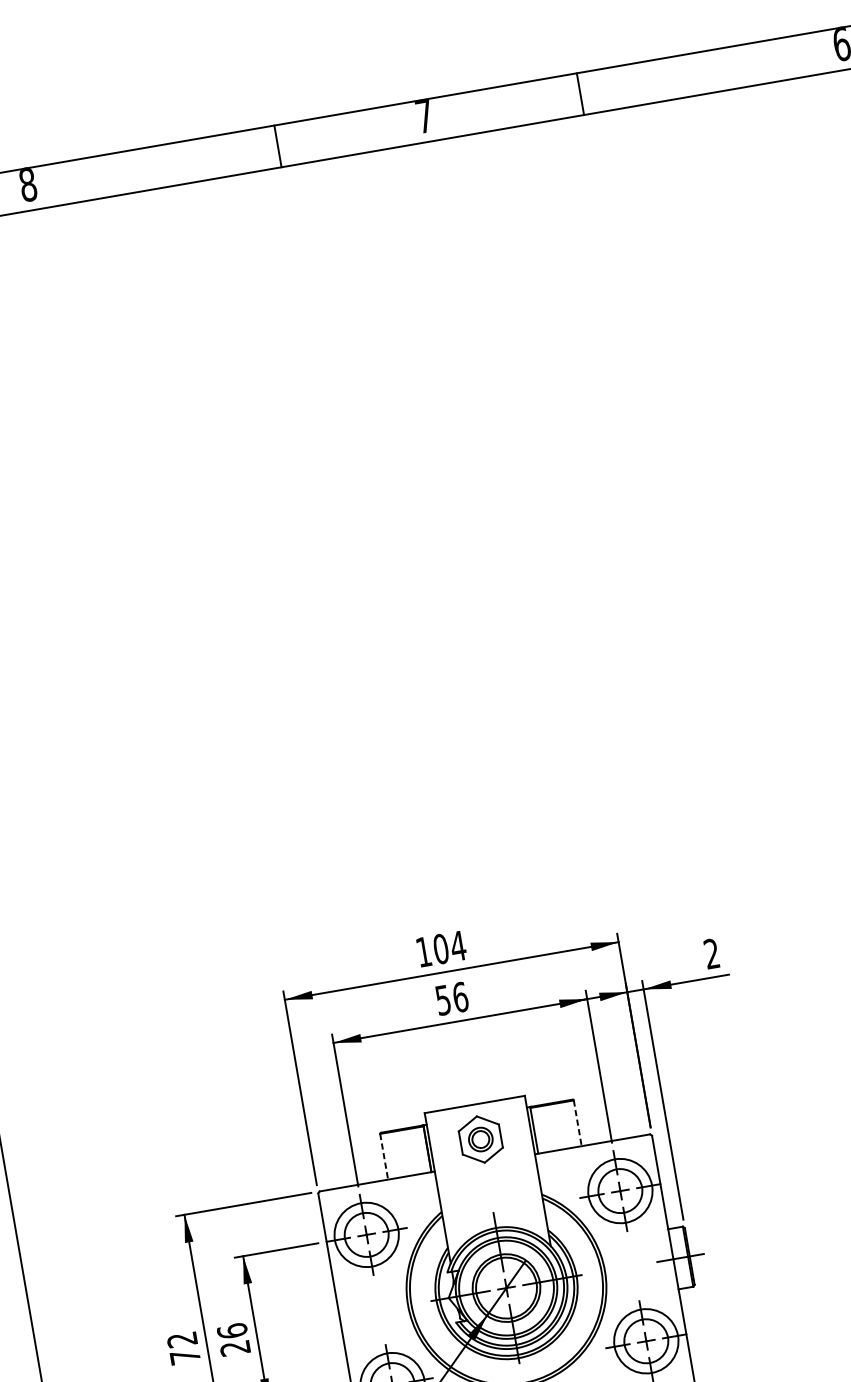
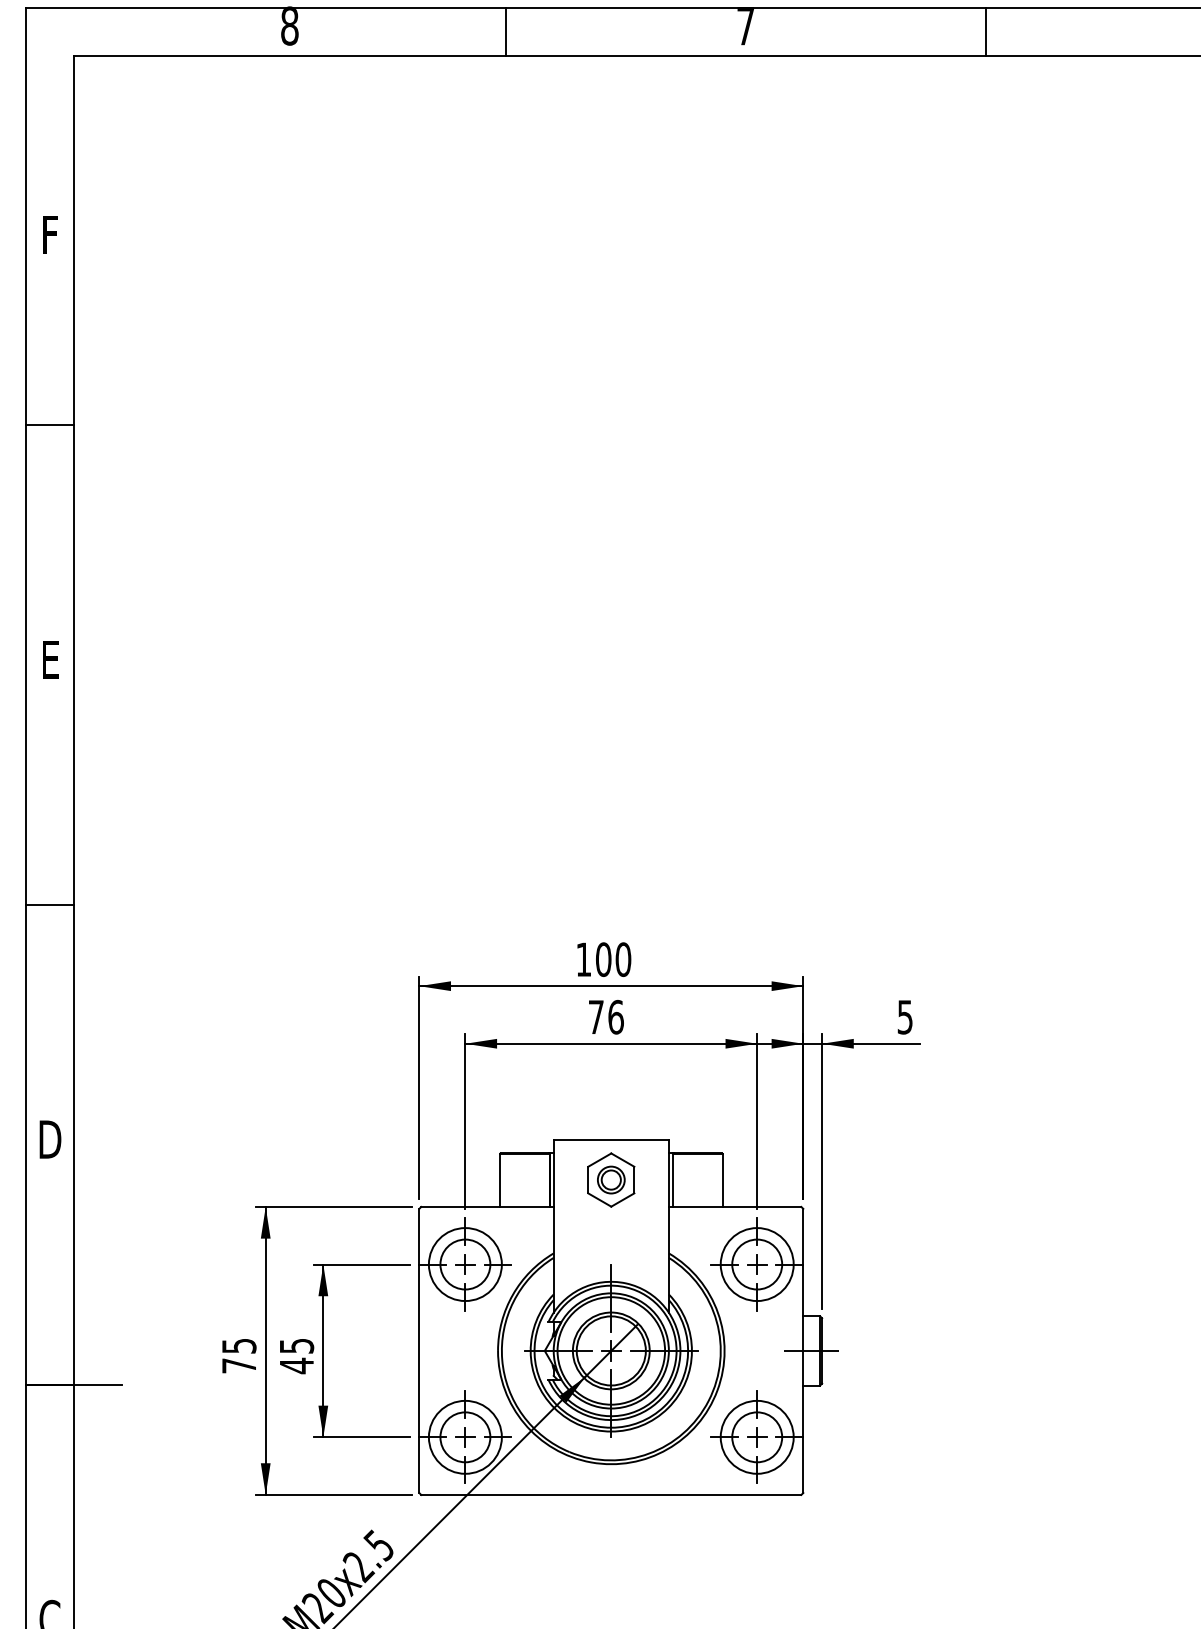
line: (580, 94) -> (986, 31), moved
line: (278, 146) -> (506, 31), moved
text: (458, 945) -> (623, 959), 104 -> 100
text: (711, 953) -> (904, 1016), 2 -> 5
text: (442, 1000) -> (595, 1017), 56 -> 76
line: (577, 1124) -> (722, 1181), dashed -> solid
line: (383, 1157) -> (499, 1181), dashed -> solid
text: (181, 1340) -> (238, 1346), 72 -> 75
text: (233, 1340) -> (296, 1356), 26 -> 45

